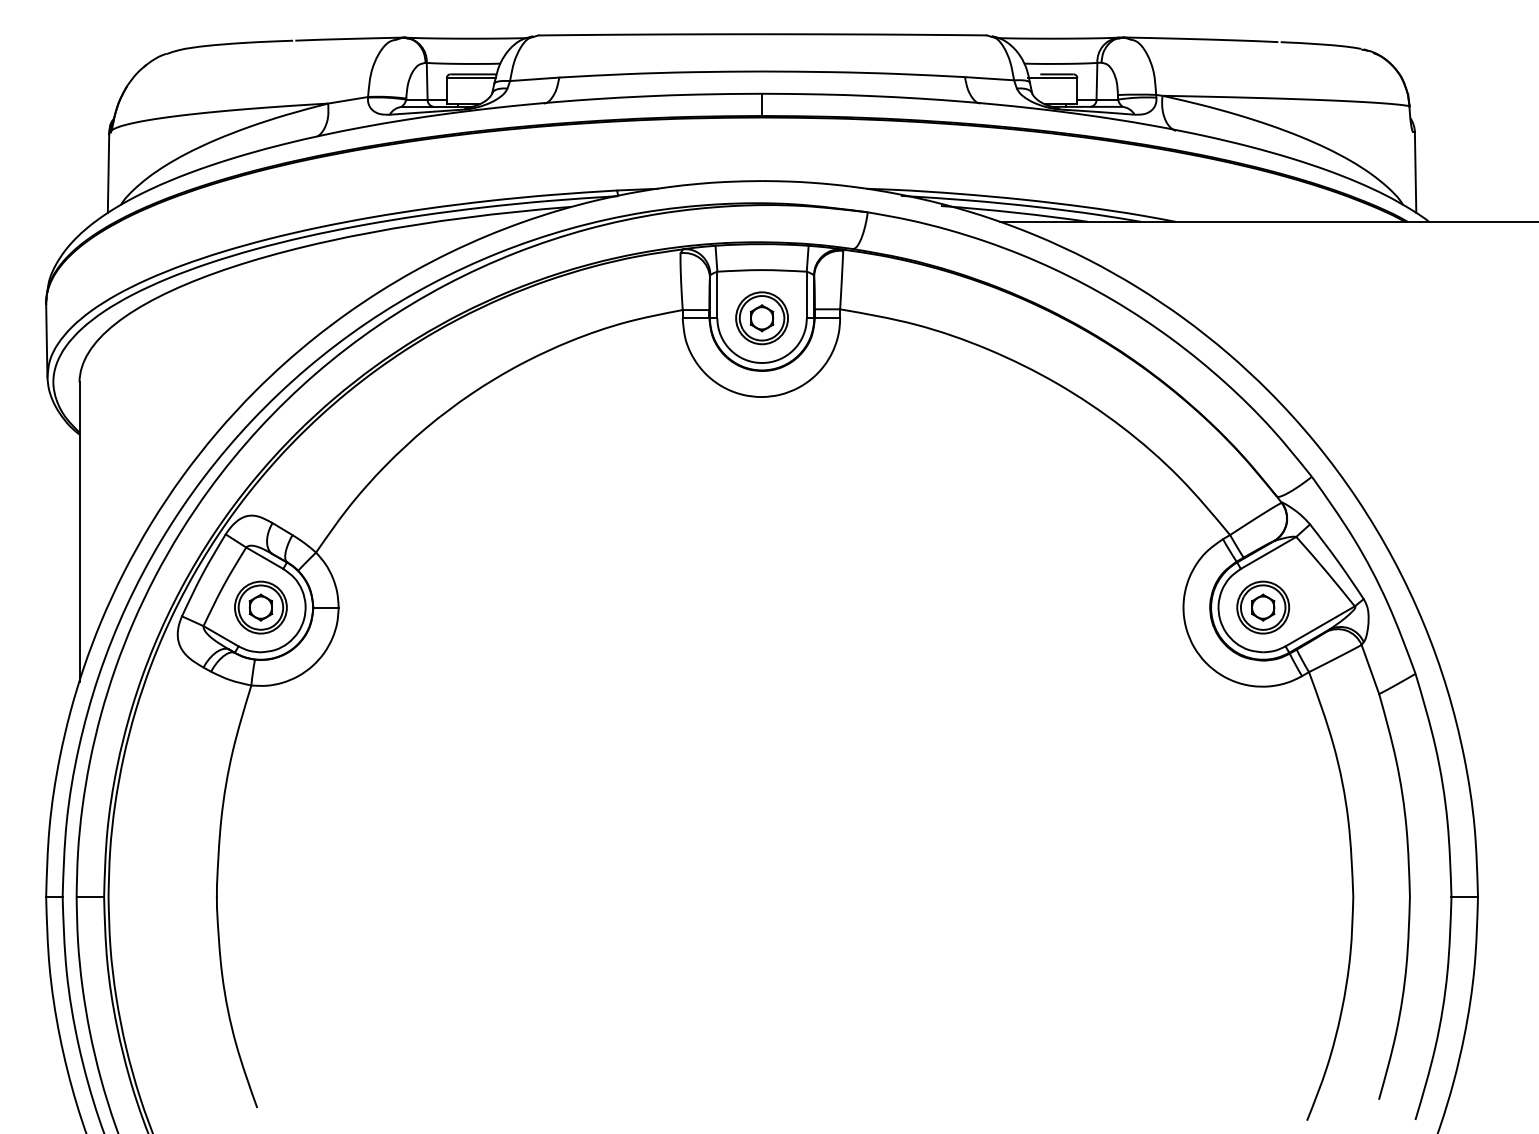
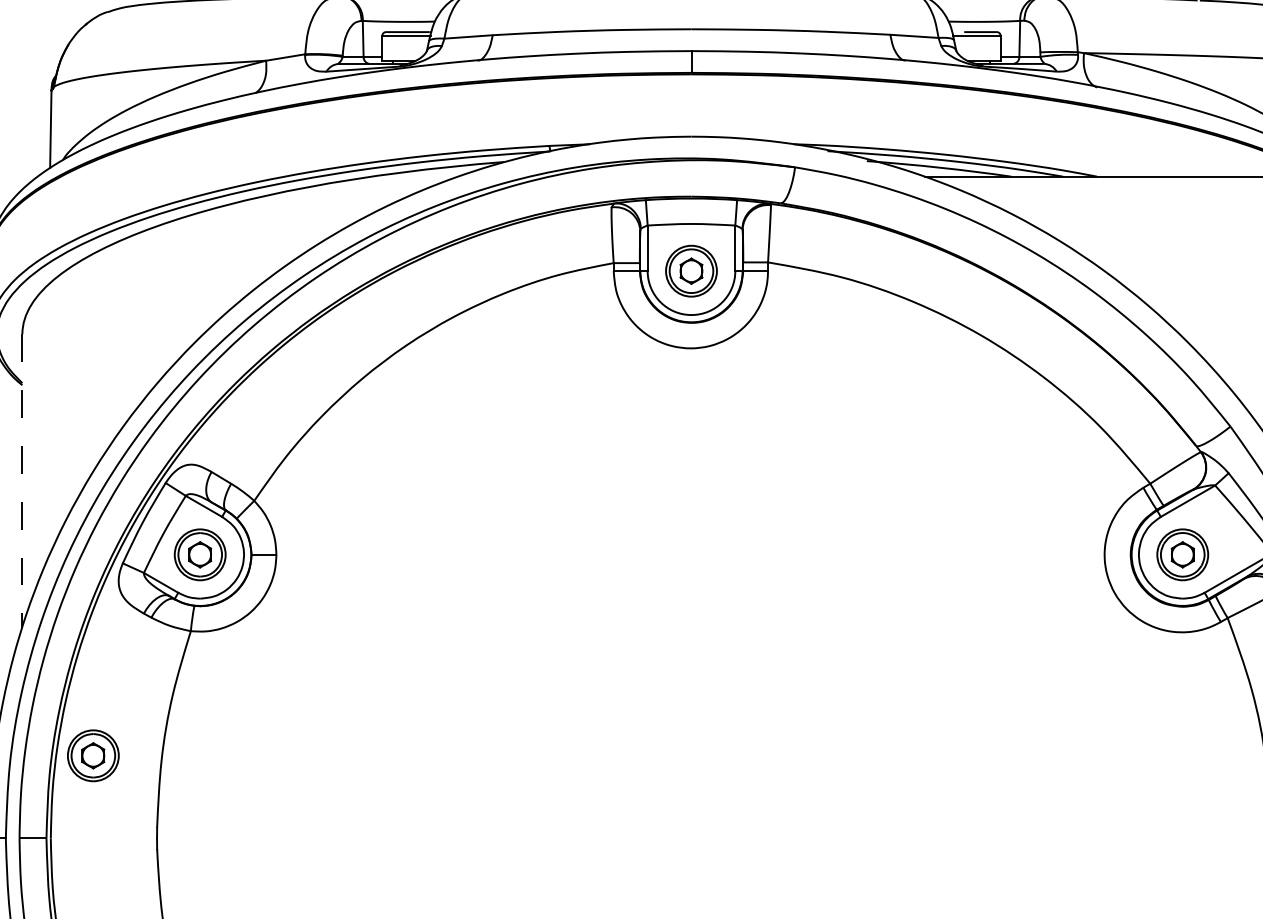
line: (79, 532) -> (22, 481), solid -> dashed
part: (151, 812) -> (92, 755), added

